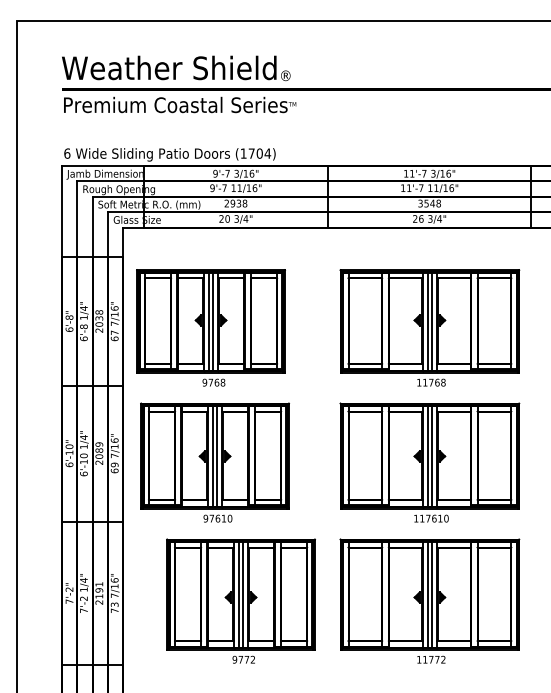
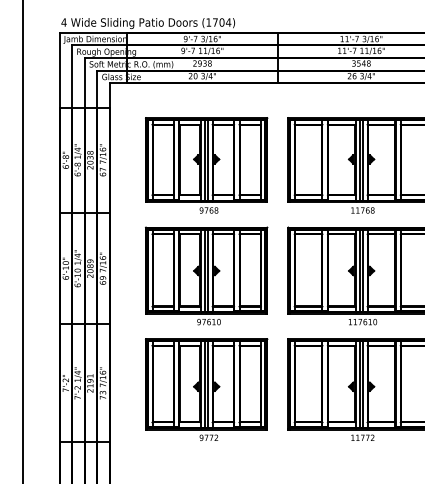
text: (67, 153) -> (64, 22), 6 -> 4
part: (210, 327) -> (206, 165), moved
part: (214, 462) -> (206, 275), moved

